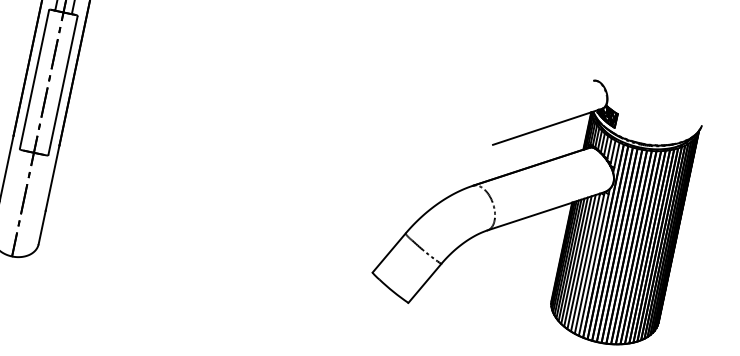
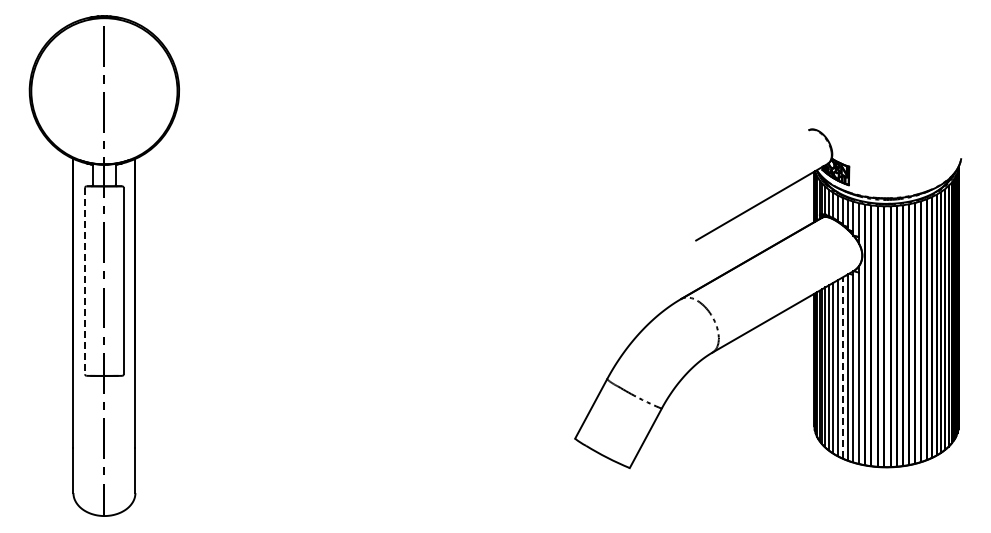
line: (34, 79) -> (85, 281), solid -> dashed
line: (581, 261) -> (842, 367), solid -> dashed

